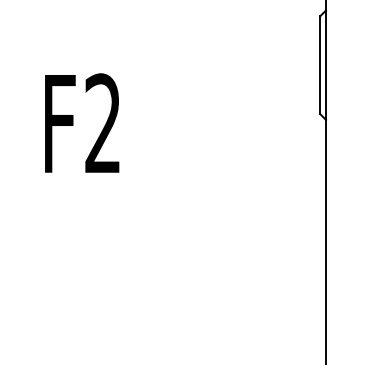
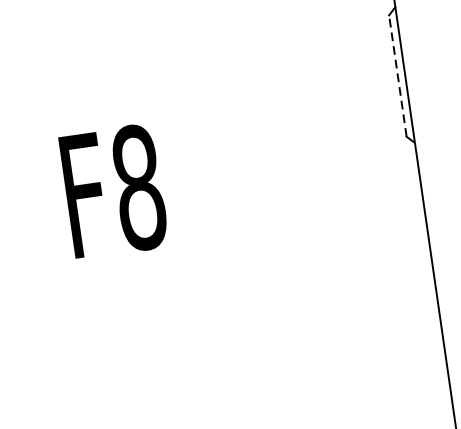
line: (320, 65) -> (398, 76), solid -> dashed
text: (103, 123) -> (139, 187), F2 -> F8

